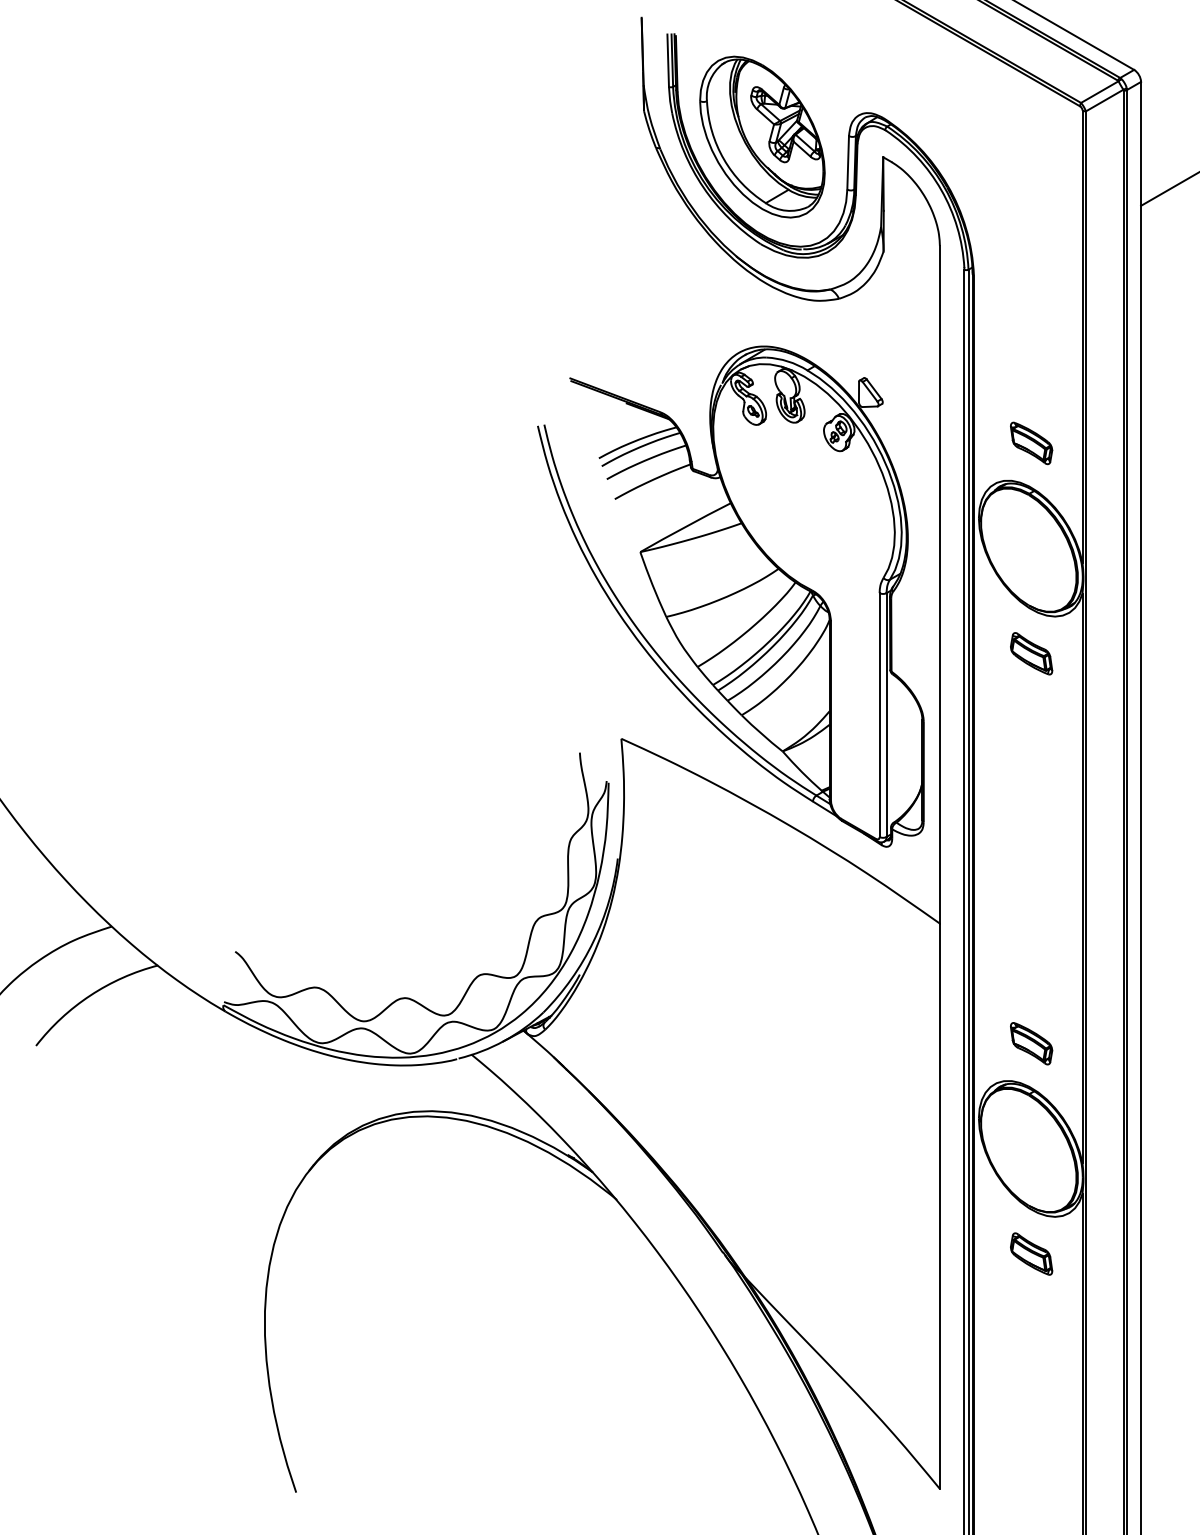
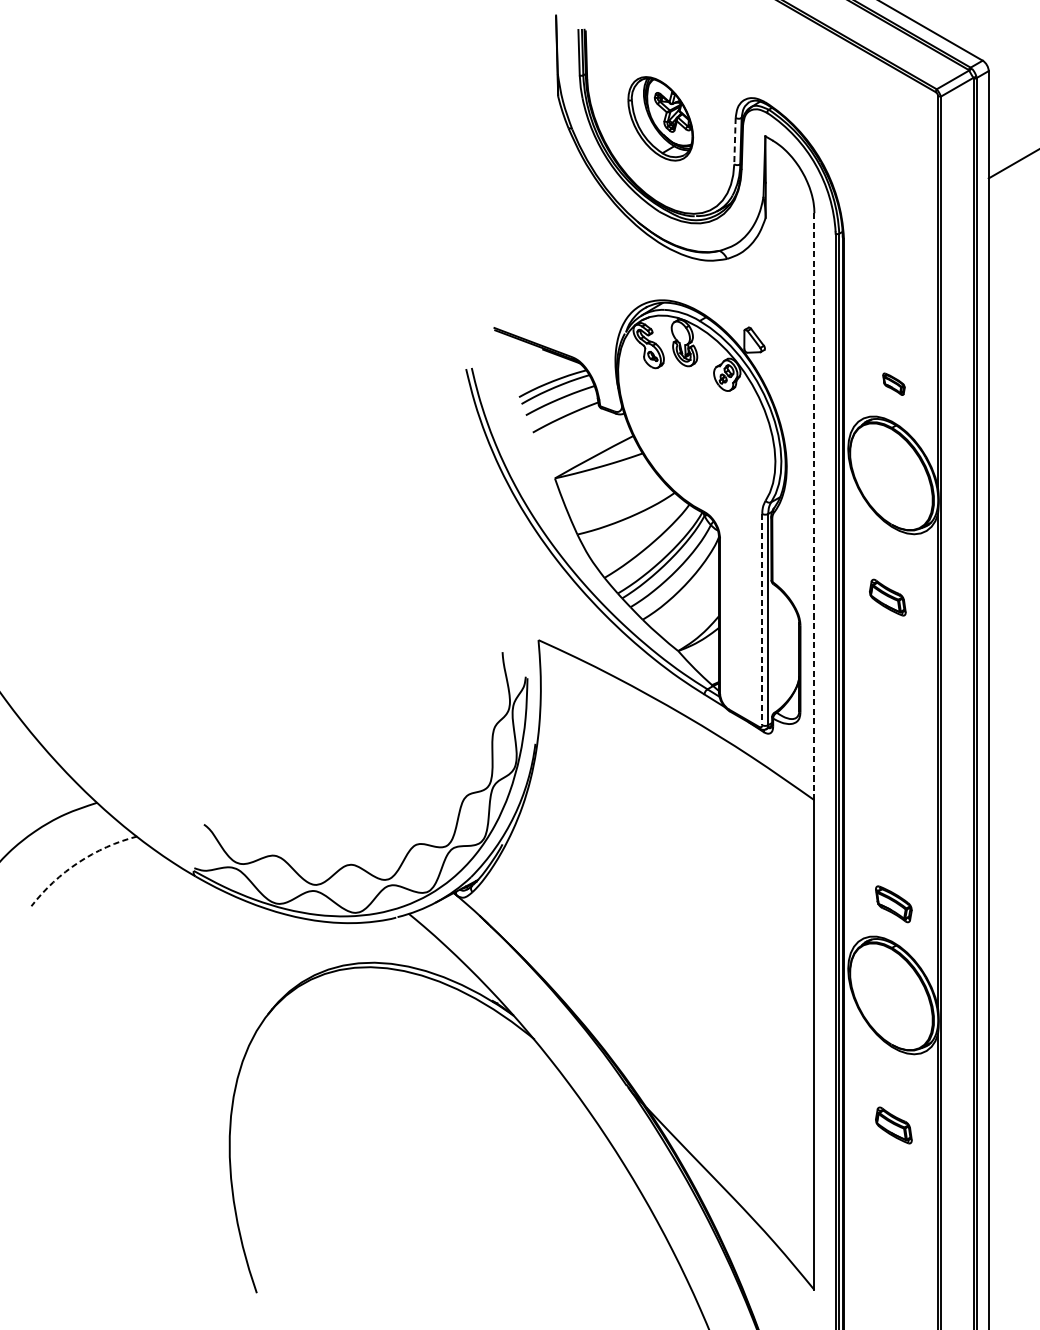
part: (762, 136) -> (660, 118), size x0.6
line: (848, 162) -> (735, 140), solid -> dashed
part: (1031, 443) -> (893, 384), size x0.6
line: (939, 584) -> (814, 506), solid -> dashed
part: (1031, 653) -> (887, 597), moved
line: (879, 715) -> (762, 619), solid -> dashed
arc: (90, 995) -> (78, 862), solid -> dashed
part: (1031, 1253) -> (893, 1125), moved

